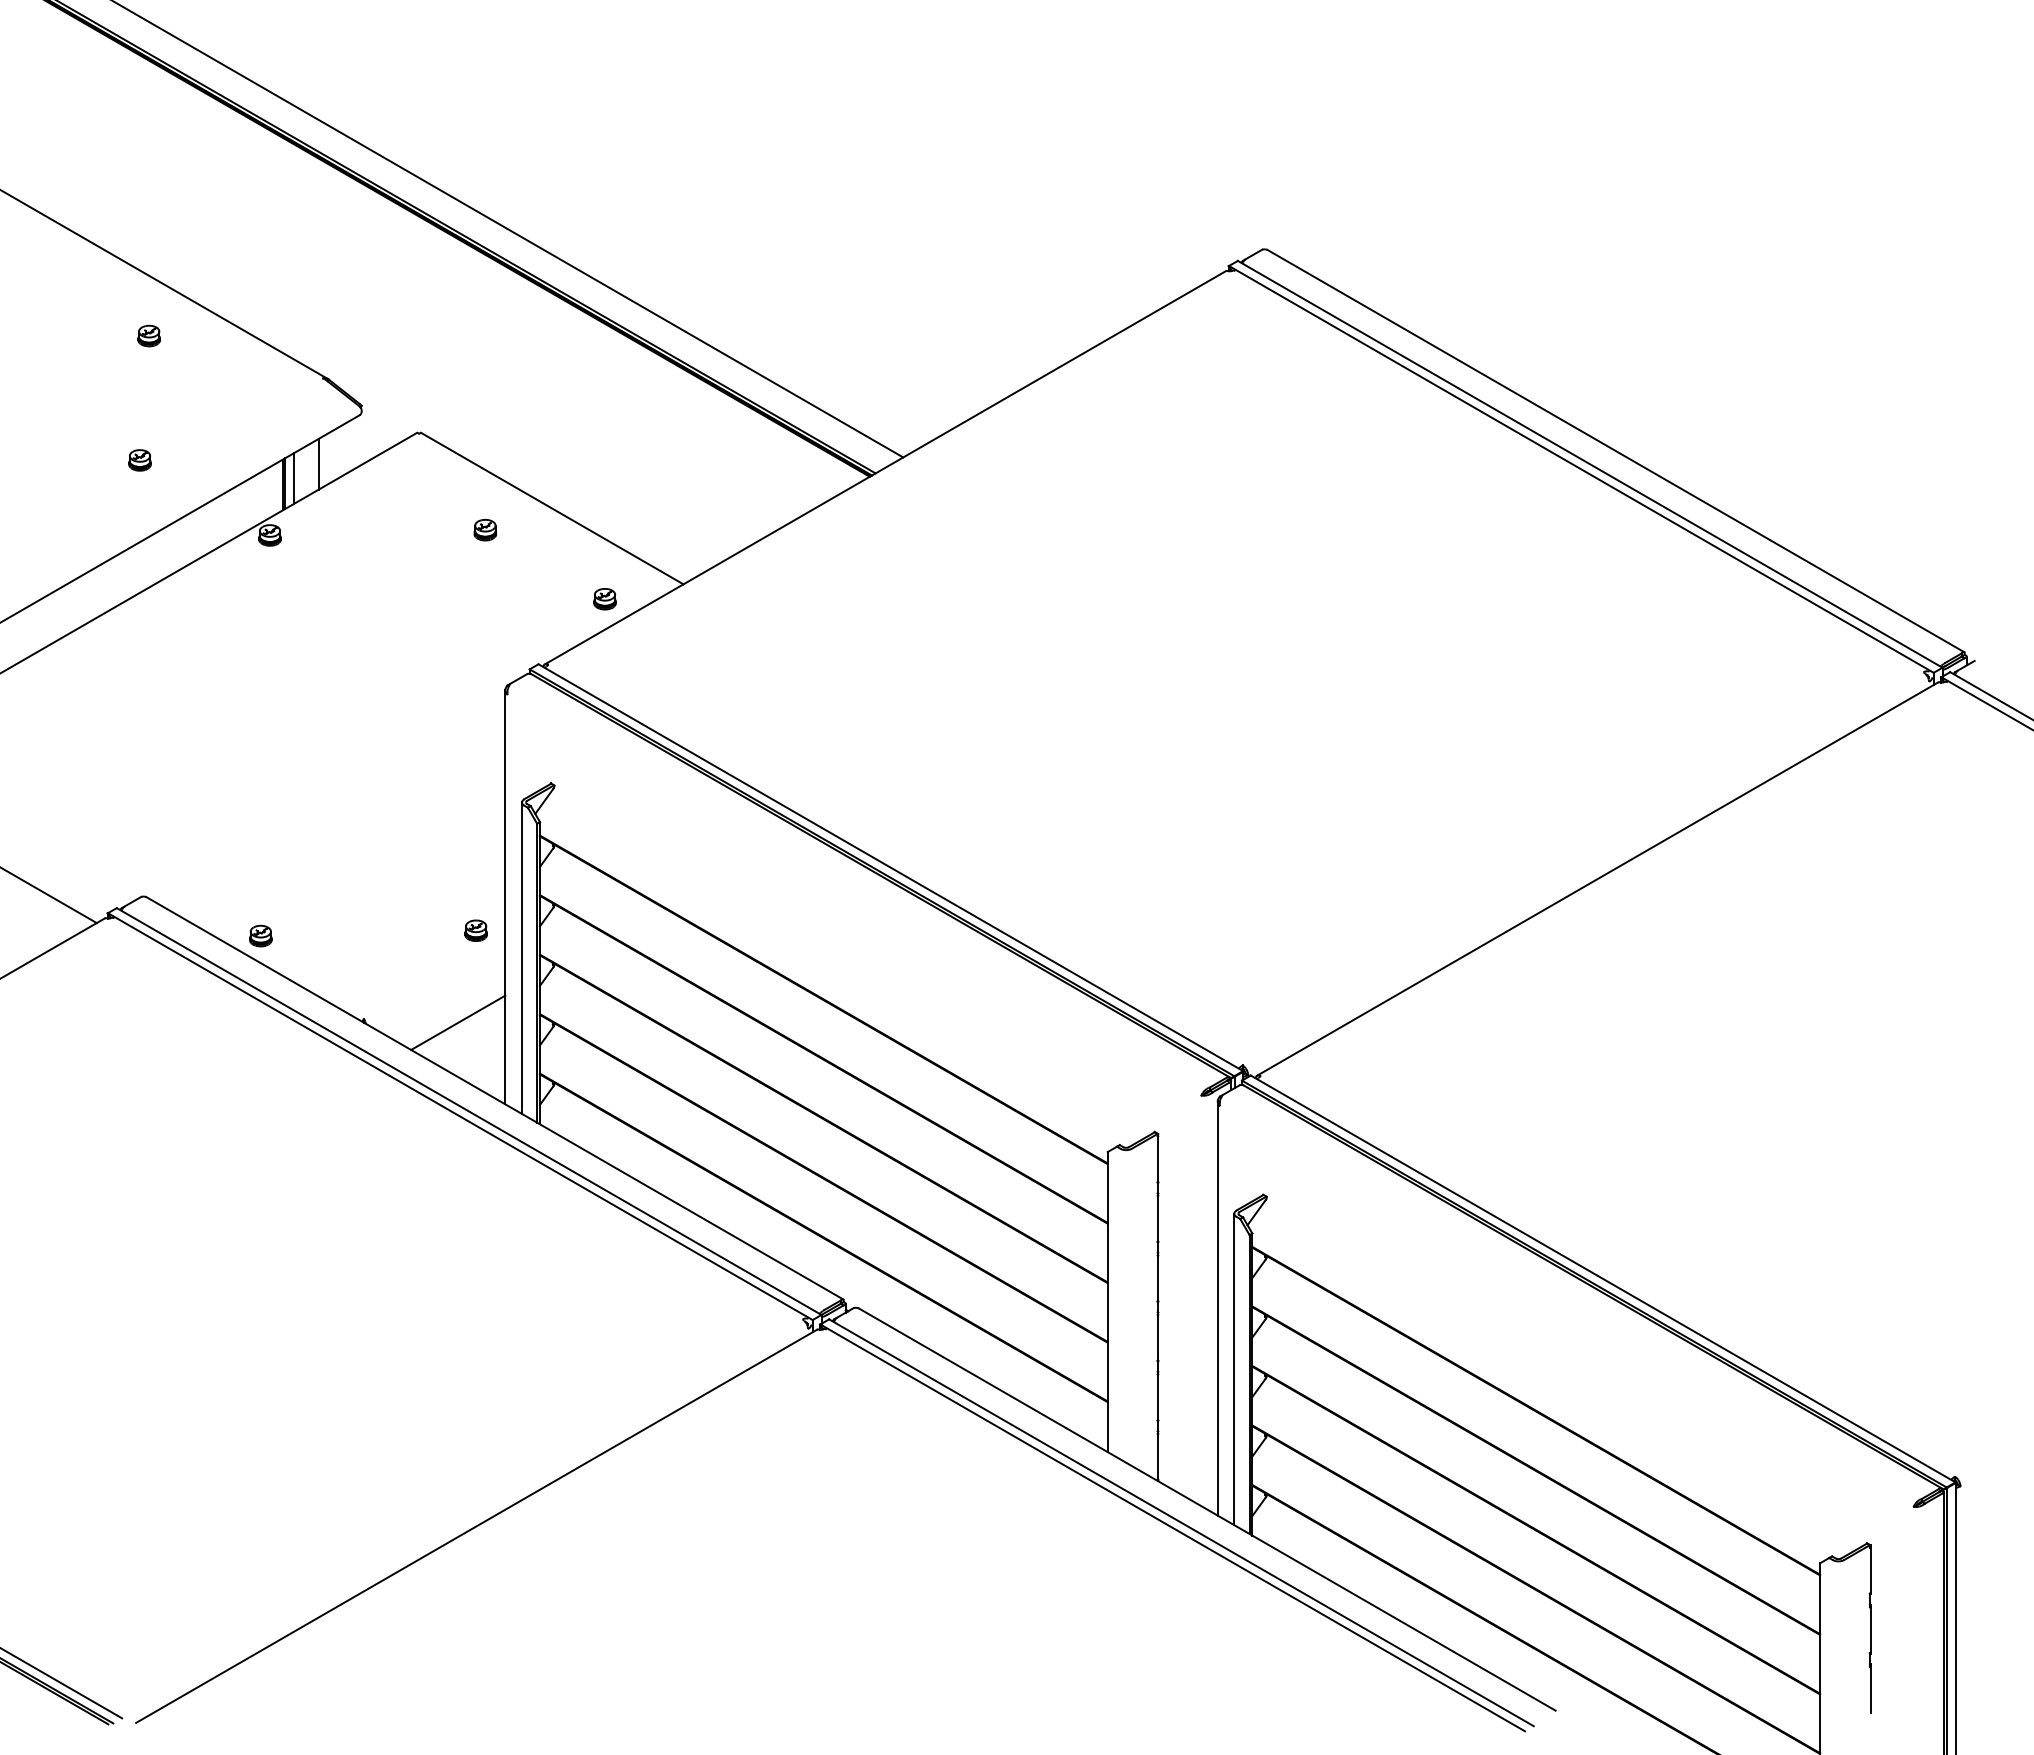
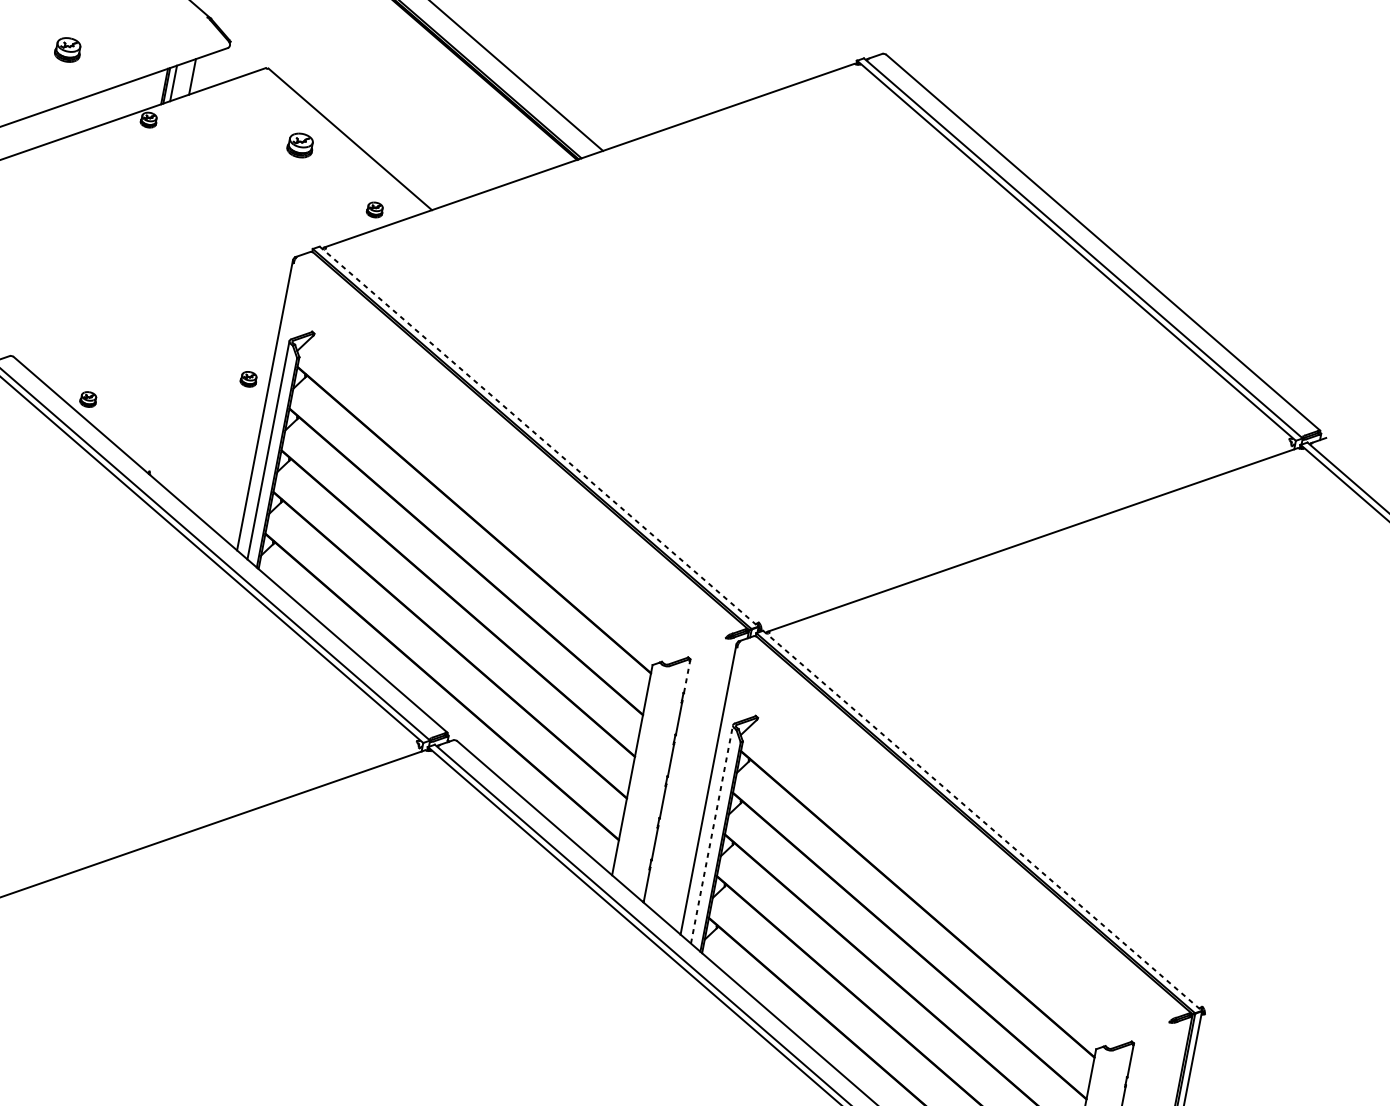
part: (139, 460) -> (67, 50), size x1.6
part: (485, 529) -> (300, 145), size x1.6
line: (890, 867) -> (538, 436), solid -> dashed
part: (475, 930) -> (248, 379), moved
line: (458, 1022) -> (215, 486), removed
line: (1158, 1158) -> (687, 676), solid -> dashed
line: (1603, 1278) -> (982, 820), solid -> dashed
line: (1234, 1369) -> (712, 834), solid -> dashed

